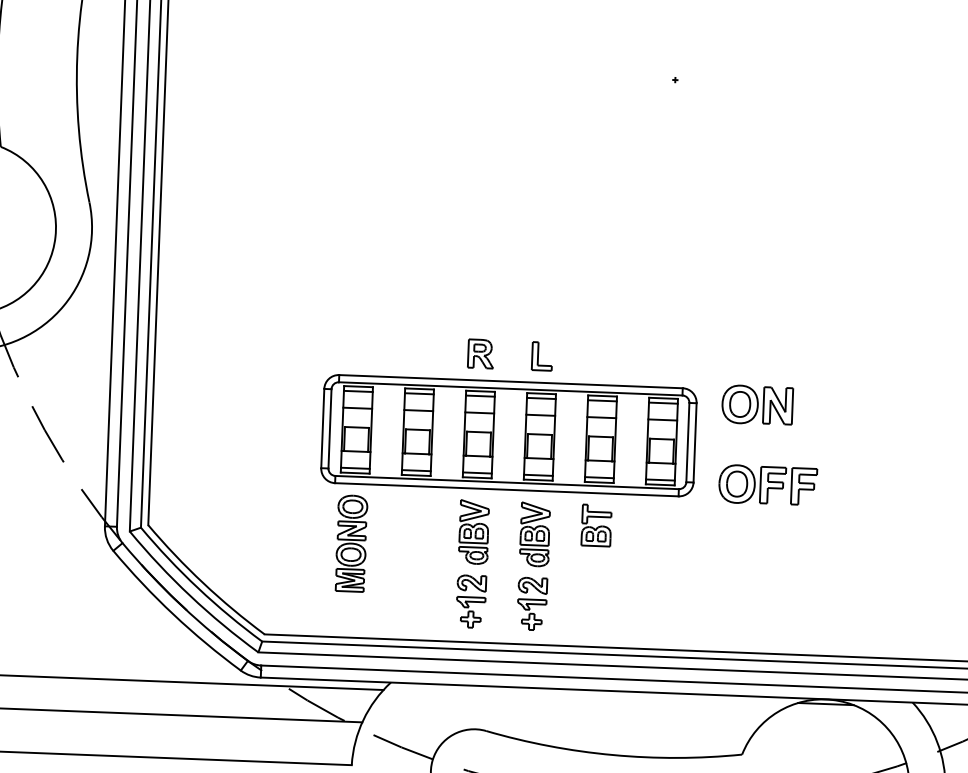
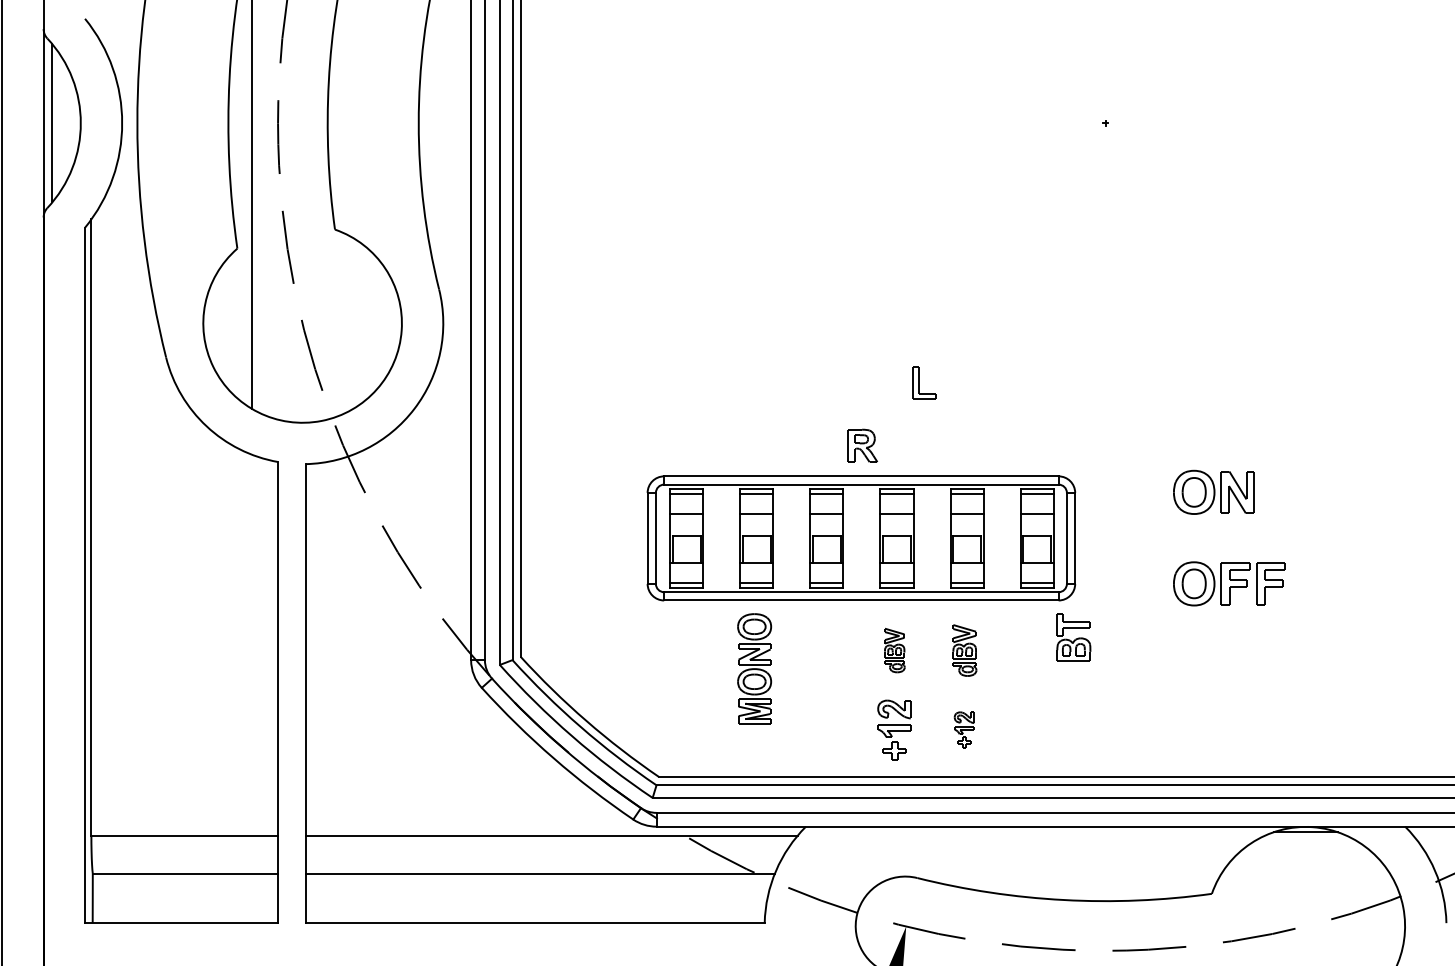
part: (480, 353) -> (862, 445), moved
part: (542, 355) -> (924, 382), moved
part: (509, 435) -> (861, 538), moved
part: (596, 525) -> (1073, 637), moved
part: (473, 532) -> (894, 650), size x0.6
part: (534, 534) -> (964, 650), size x0.7
part: (532, 603) -> (964, 729), size x0.6

